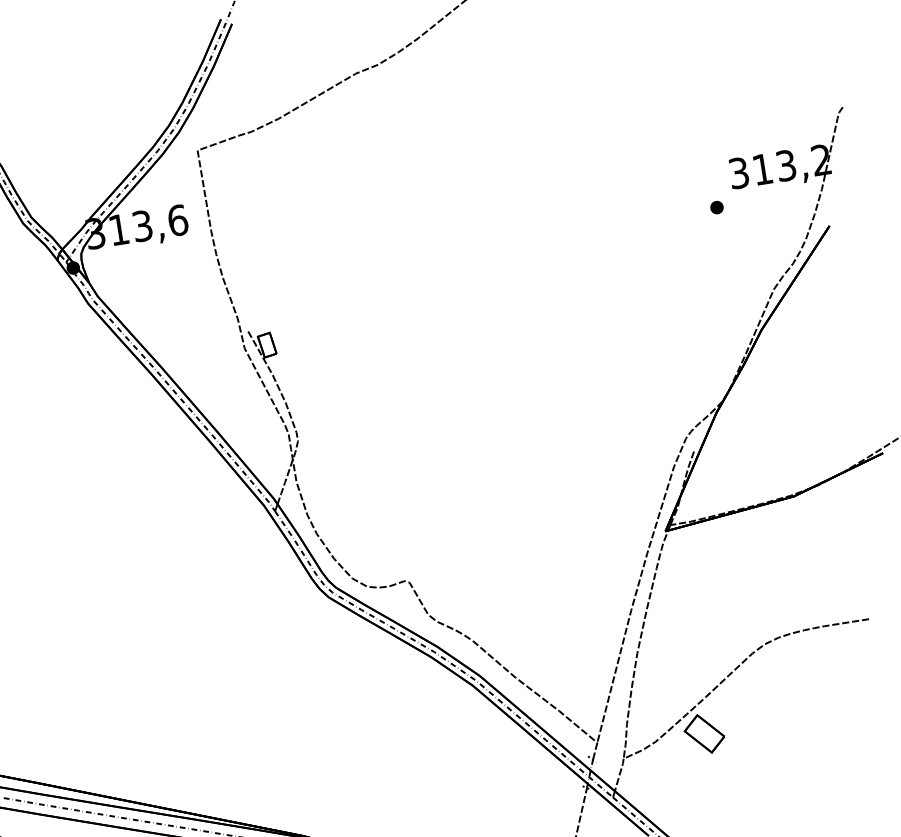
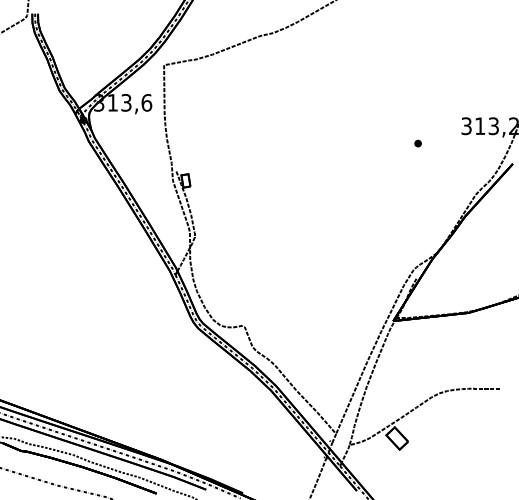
part: (715, 207) -> (417, 143), moved

